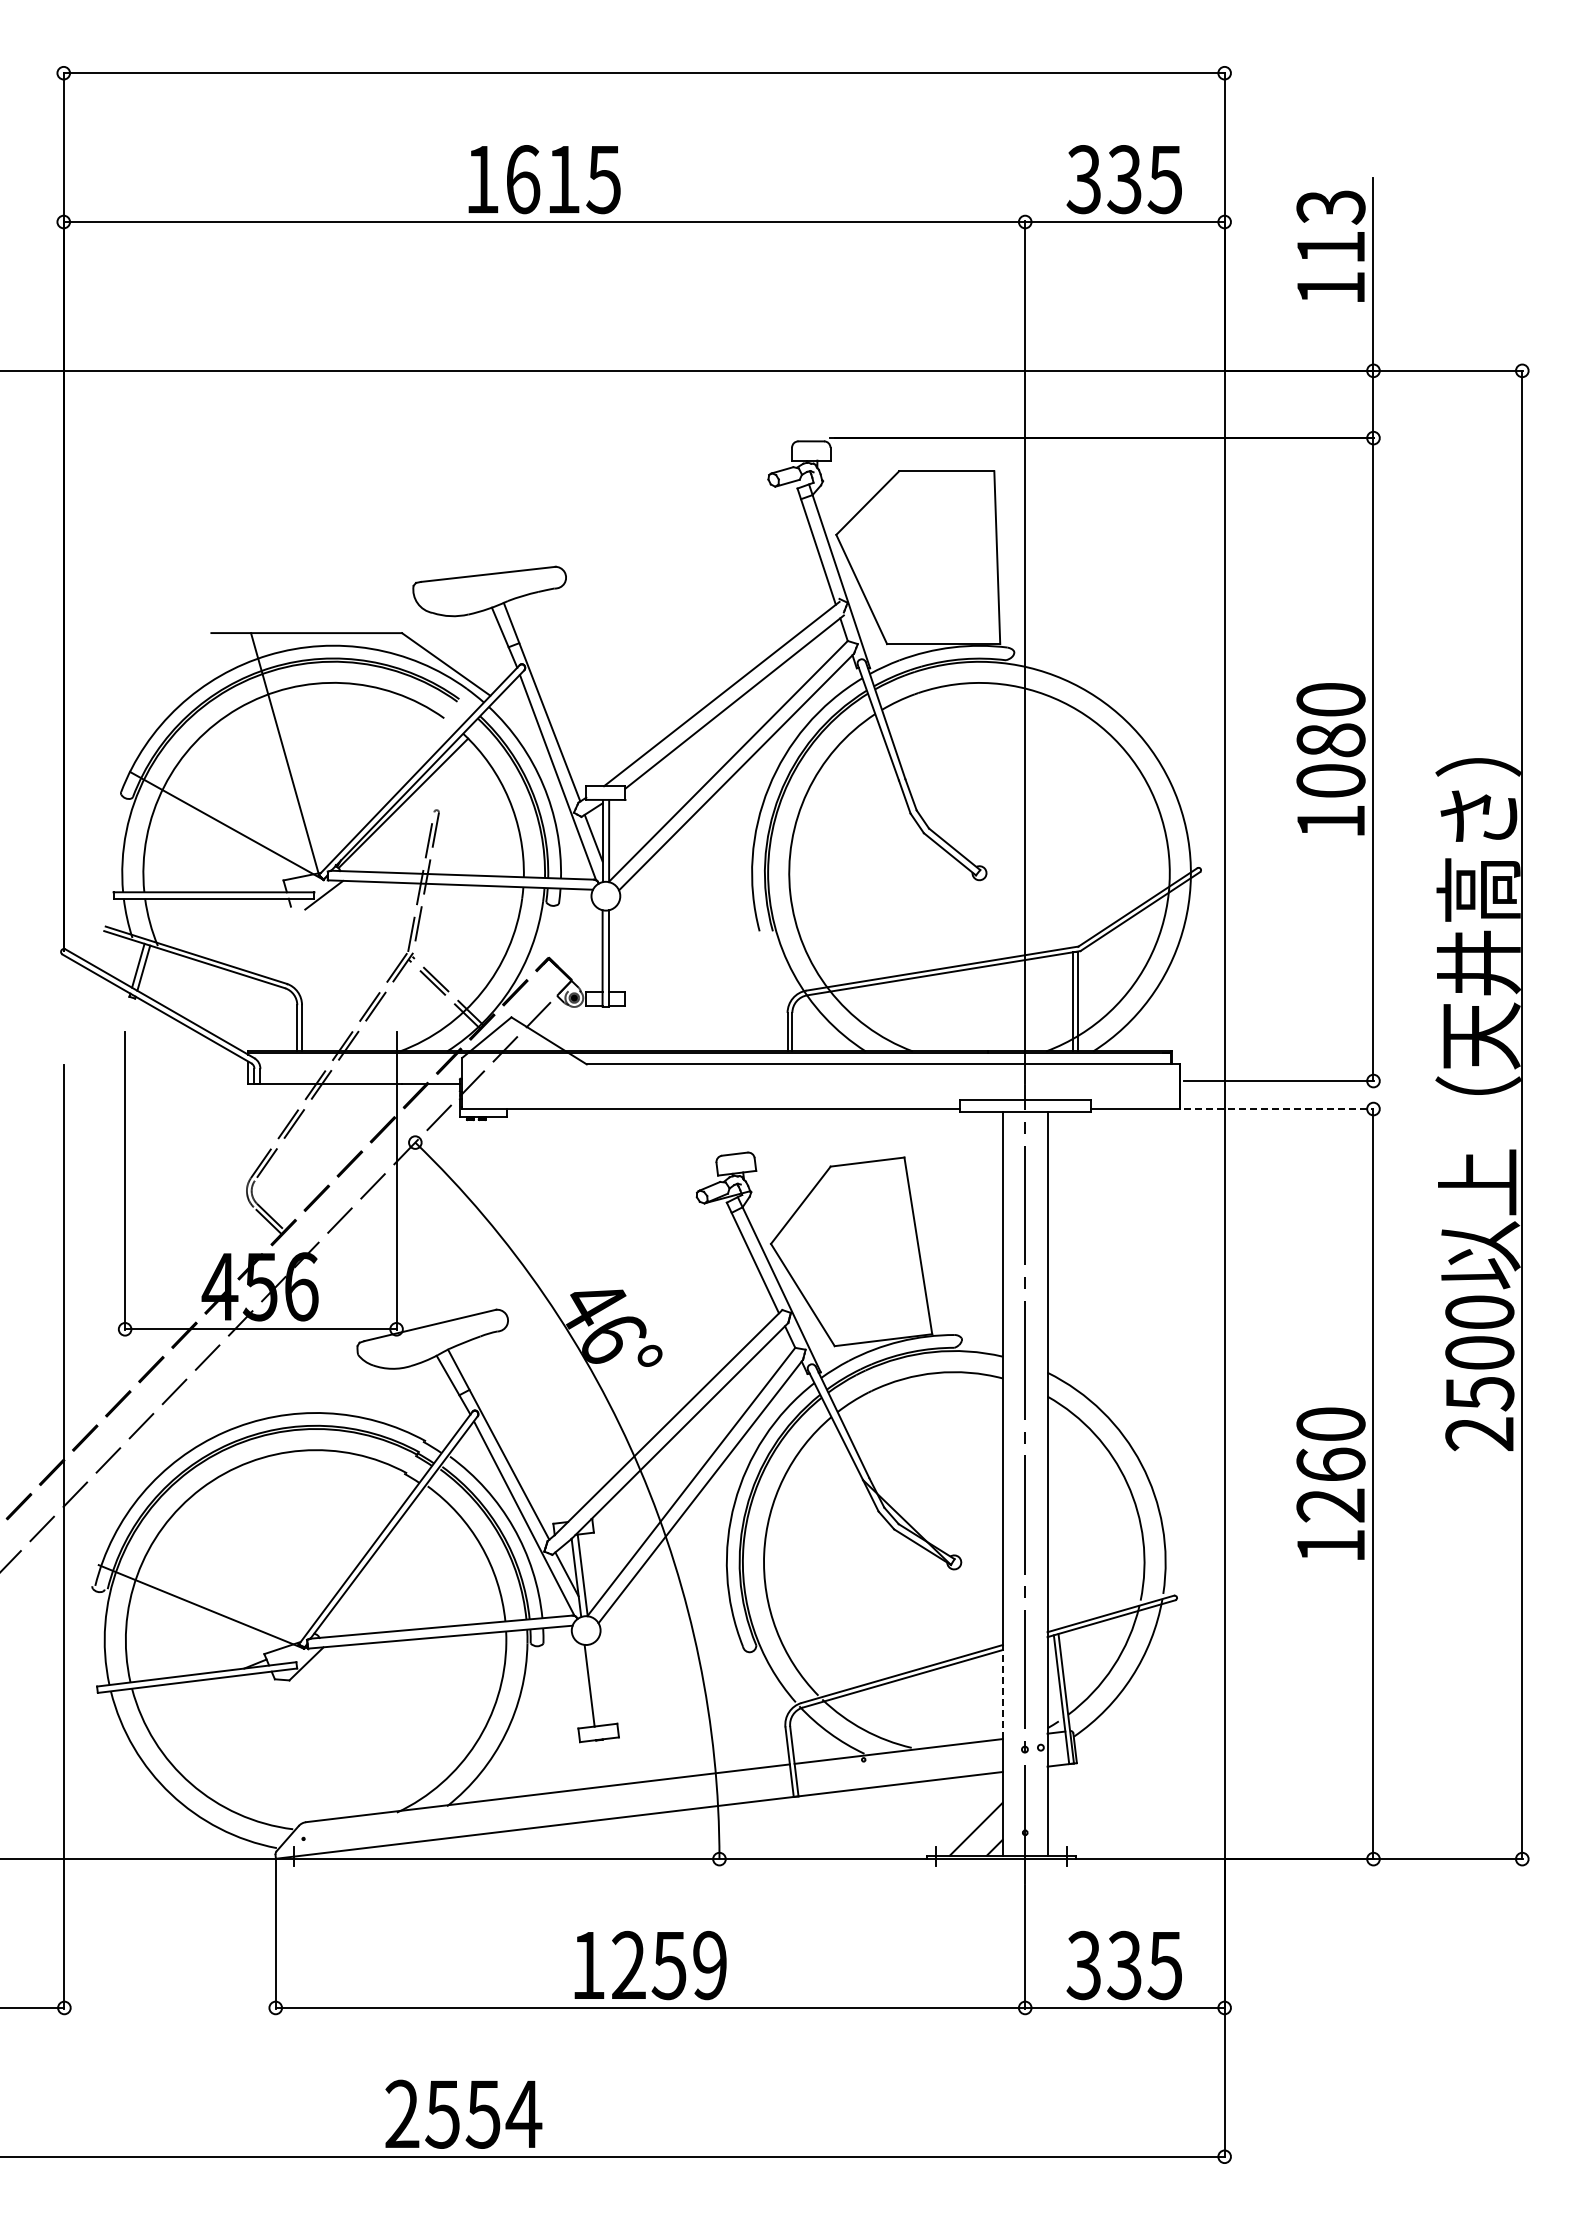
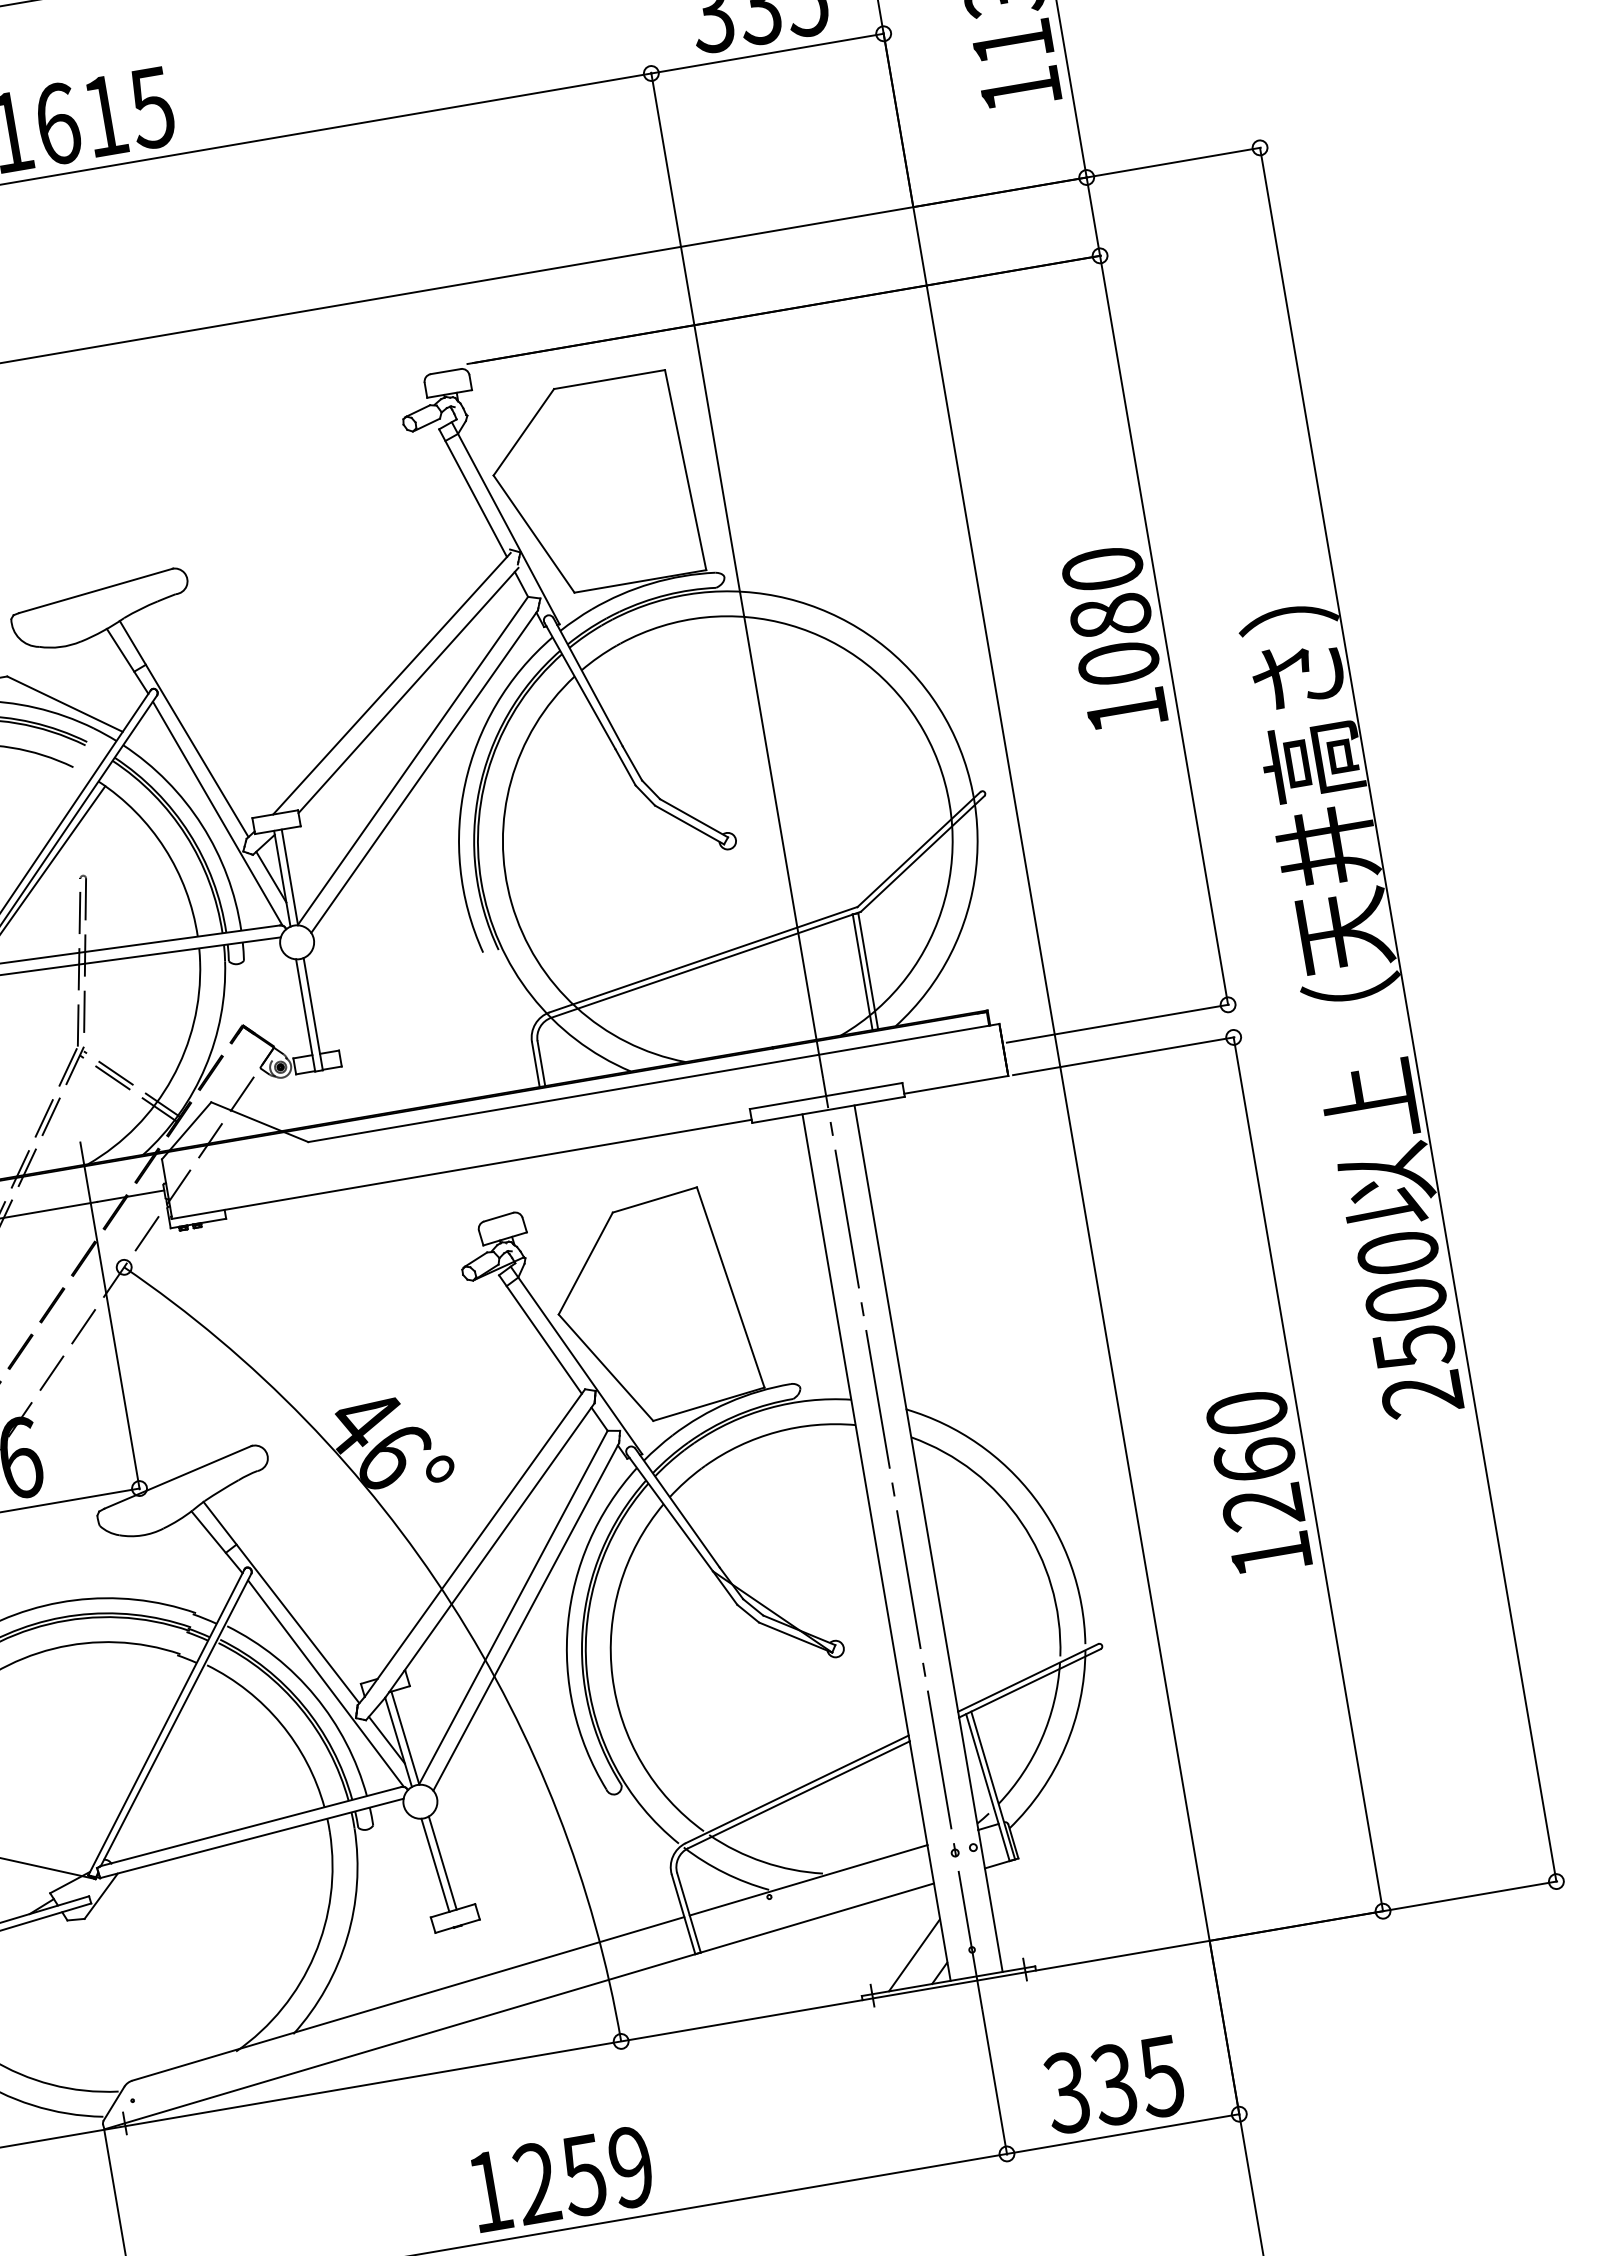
line: (1279, 1109) -> (1124, 1056), dashed -> solid
line: (596, 1684) -> (443, 1862), added
line: (1002, 1694) -> (918, 1793), dashed -> solid

